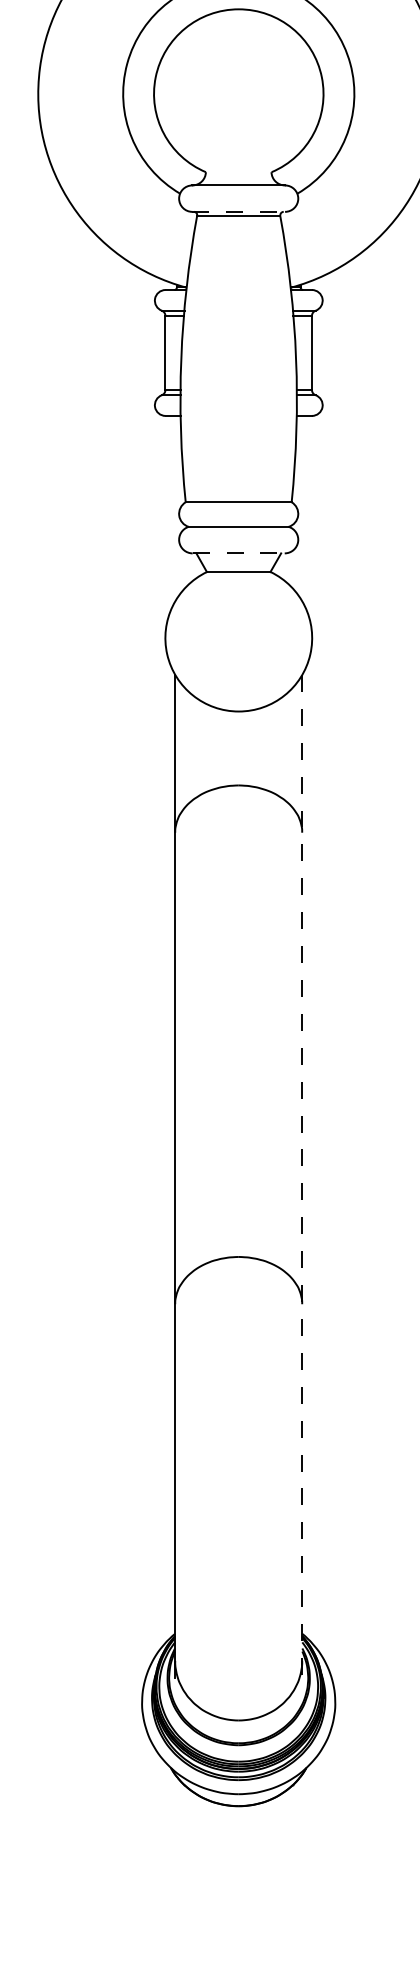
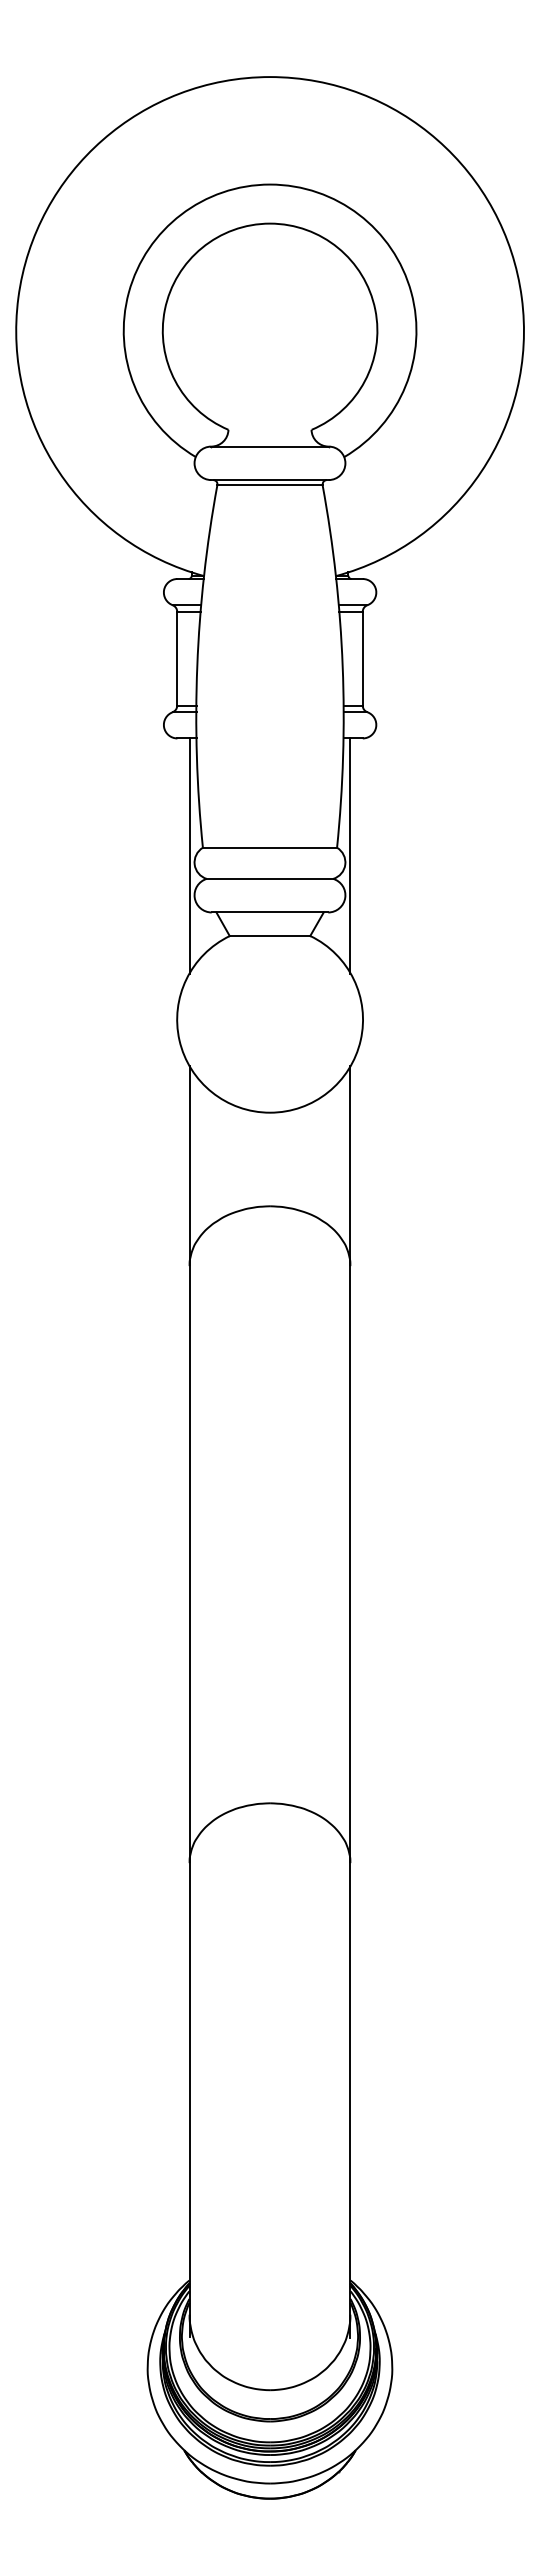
line: (238, 212) -> (269, 480), dashed -> solid
line: (175, 508) -> (189, 855), added
line: (302, 508) -> (350, 855), added
line: (239, 553) -> (270, 912), dashed -> solid
line: (302, 1177) -> (350, 1702), dashed -> solid

